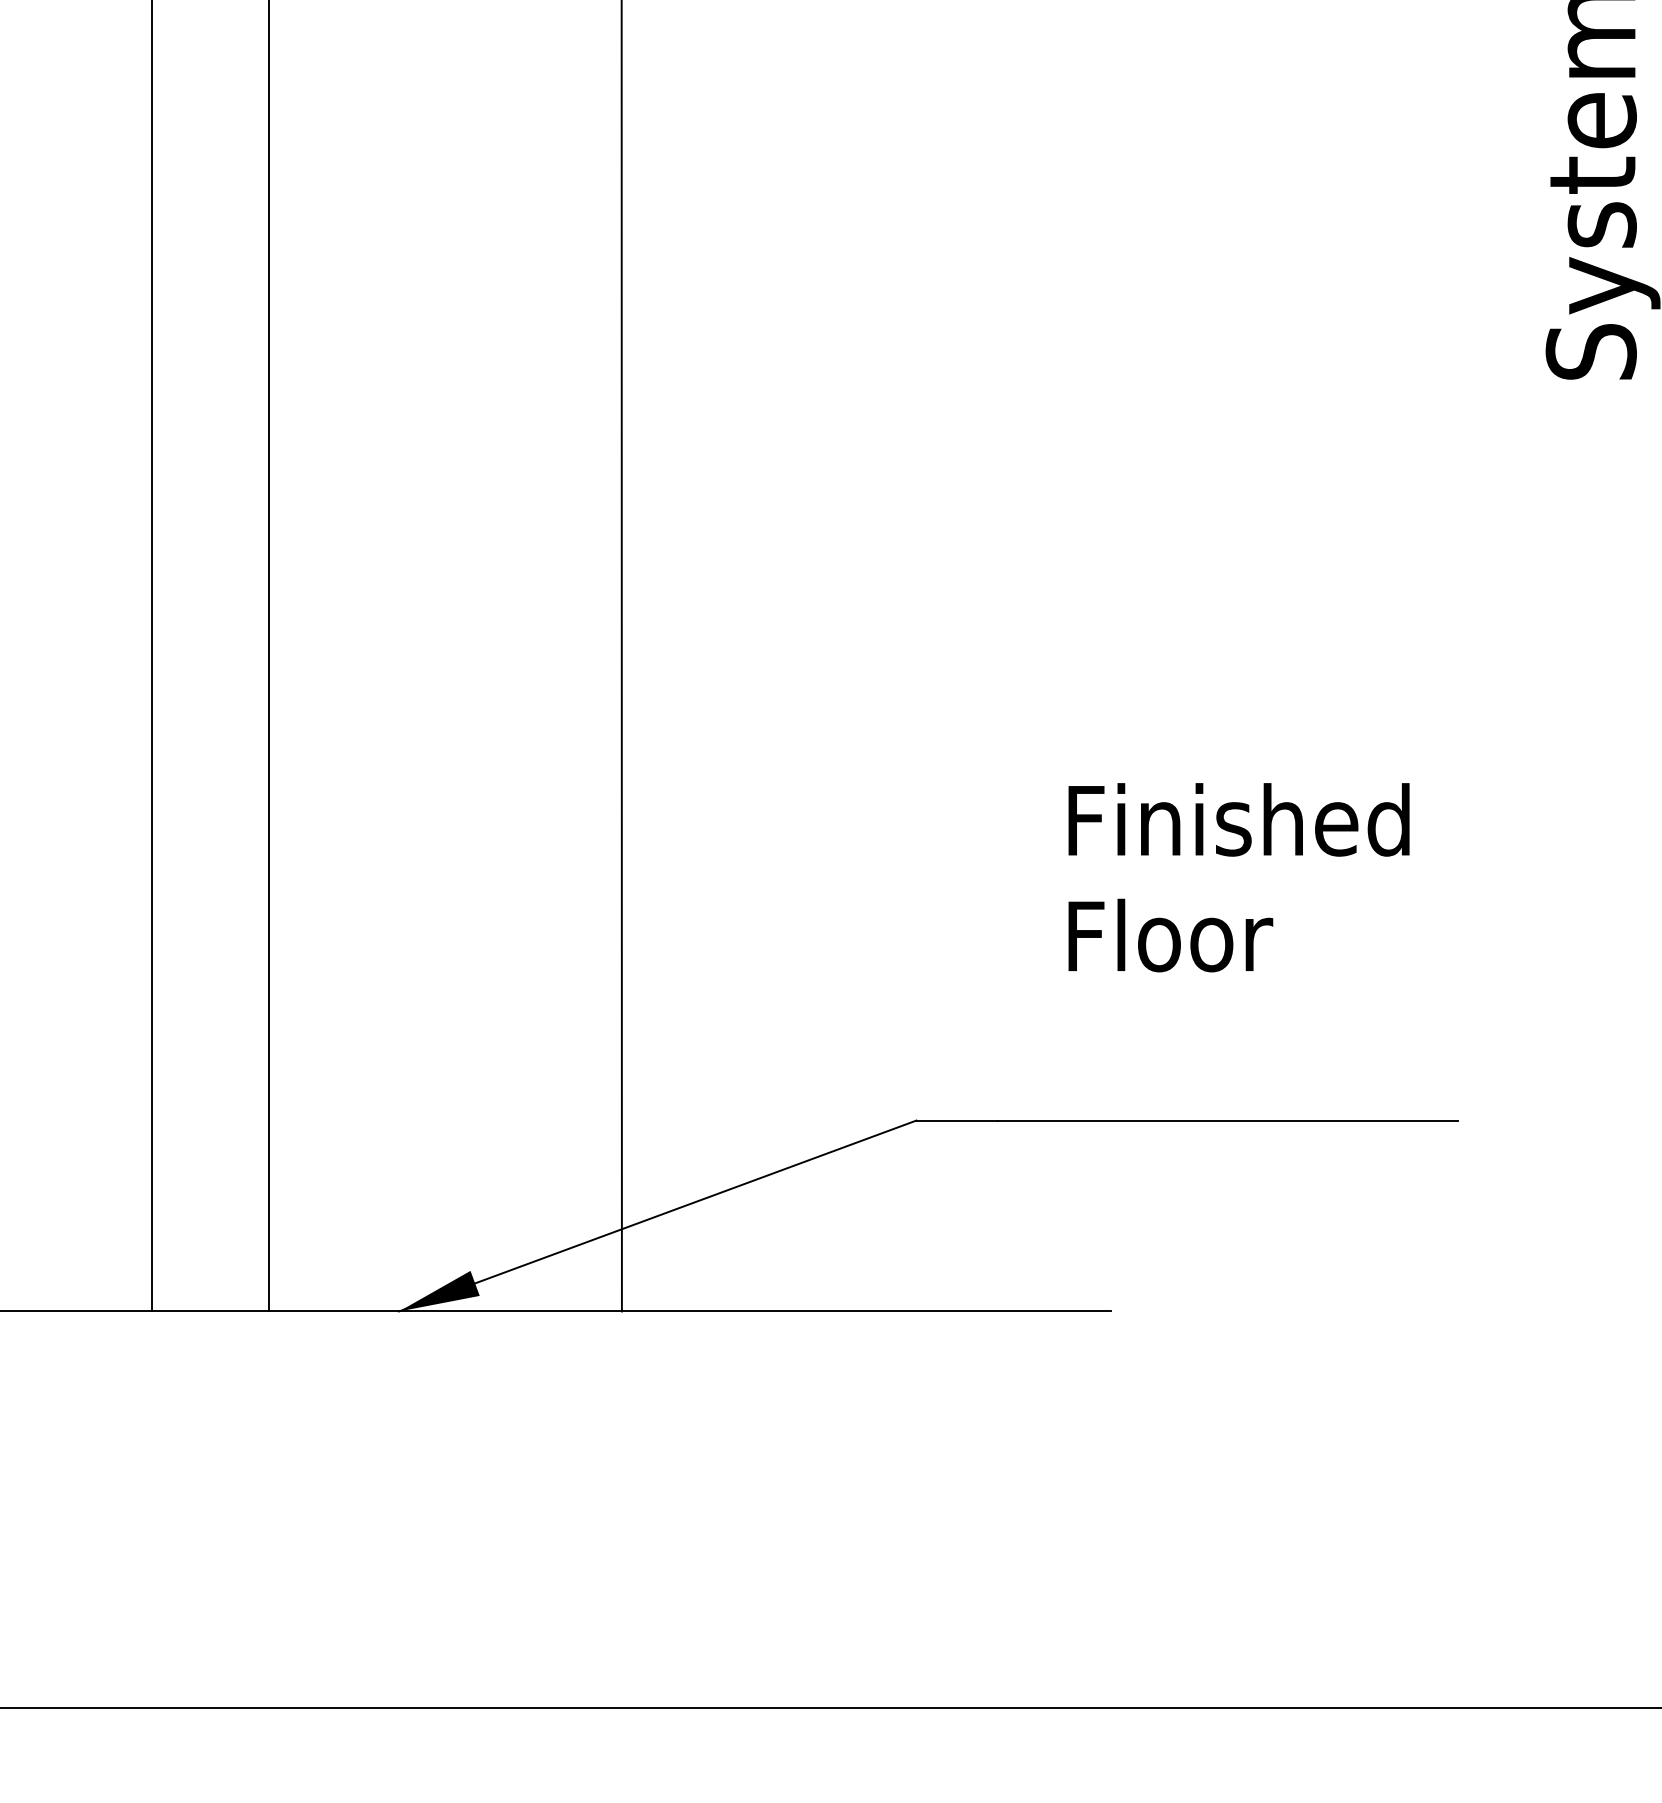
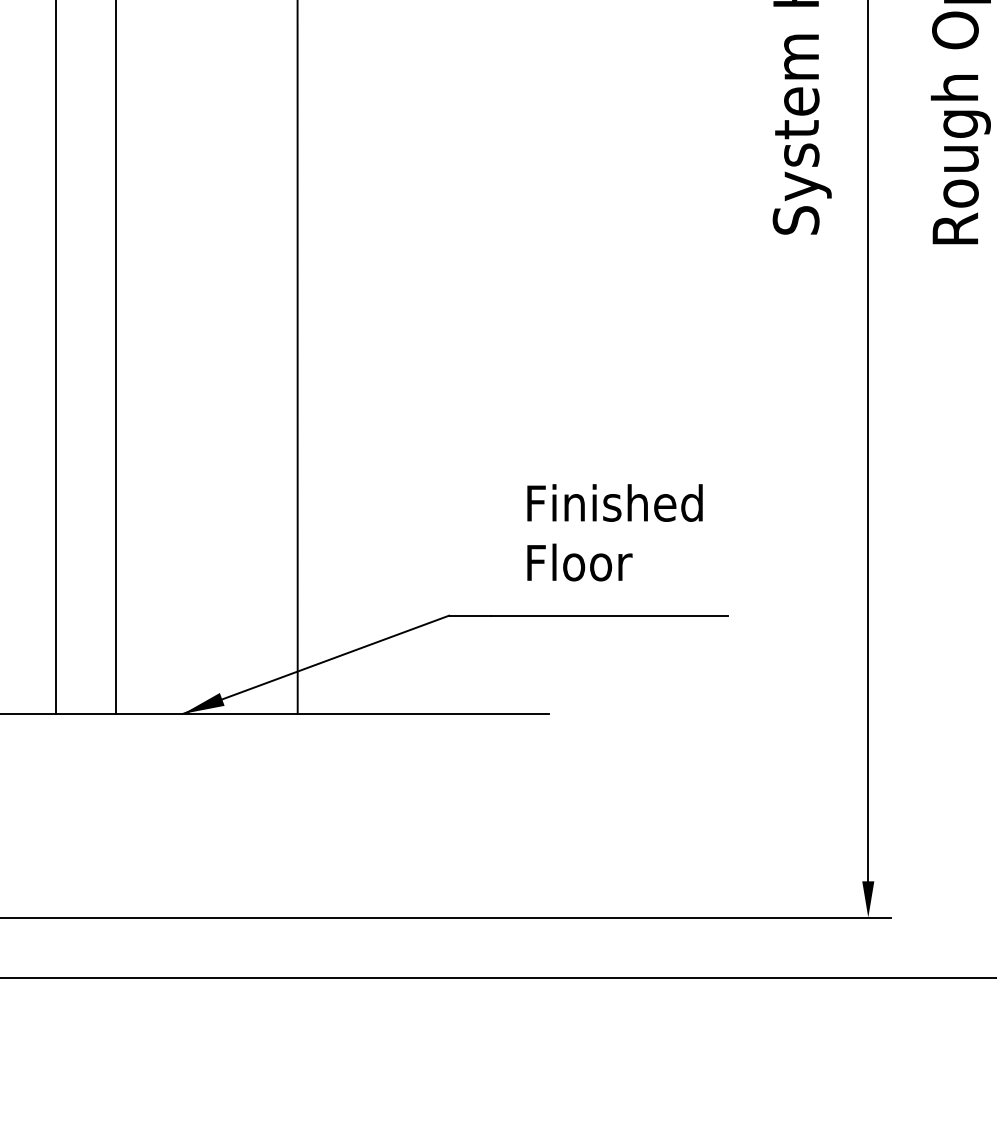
text: (1238, 877) -> (614, 532), moved

